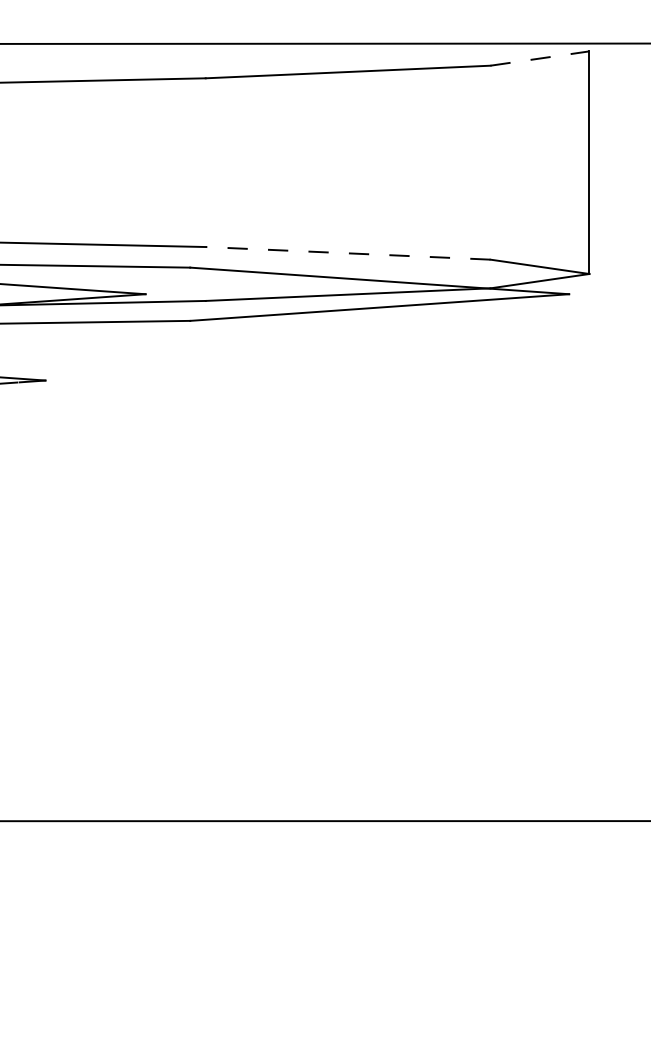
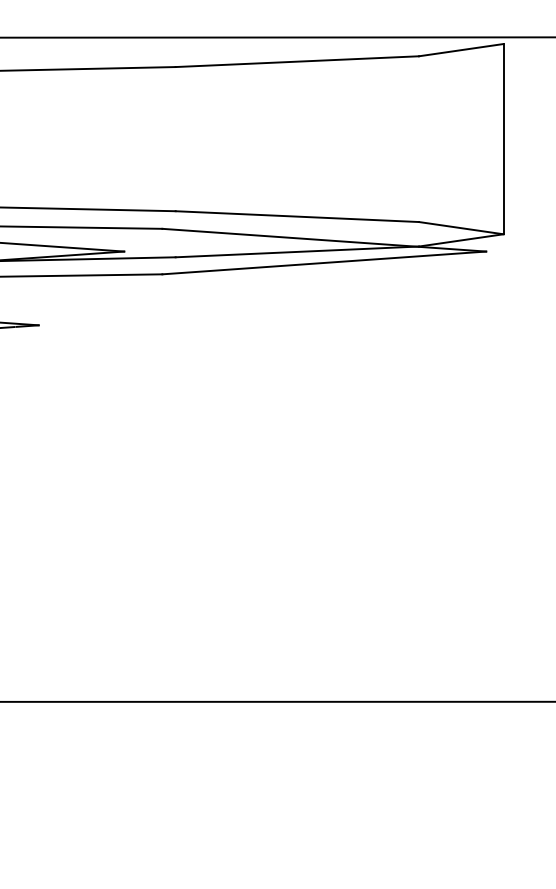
line: (540, 58) -> (461, 50), dashed -> solid
line: (348, 253) -> (297, 216), dashed -> solid

